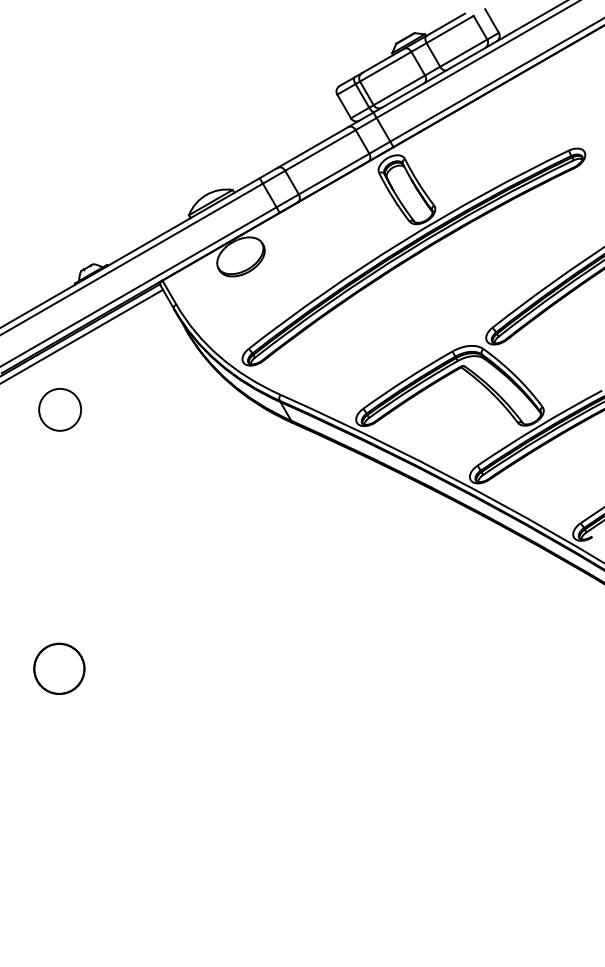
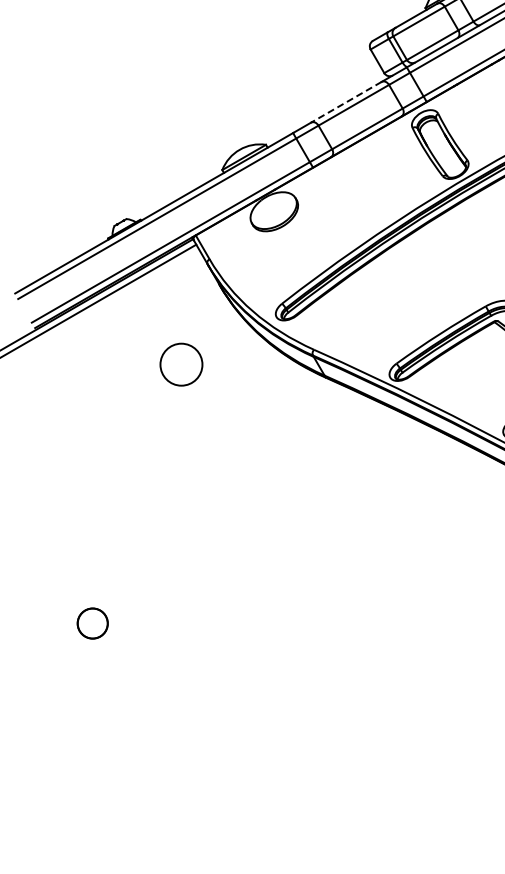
line: (313, 147) -> (346, 102), solid -> dashed
circle: (59, 409) -> (180, 364), moved
circle: (59, 668) -> (92, 623), size x0.6

